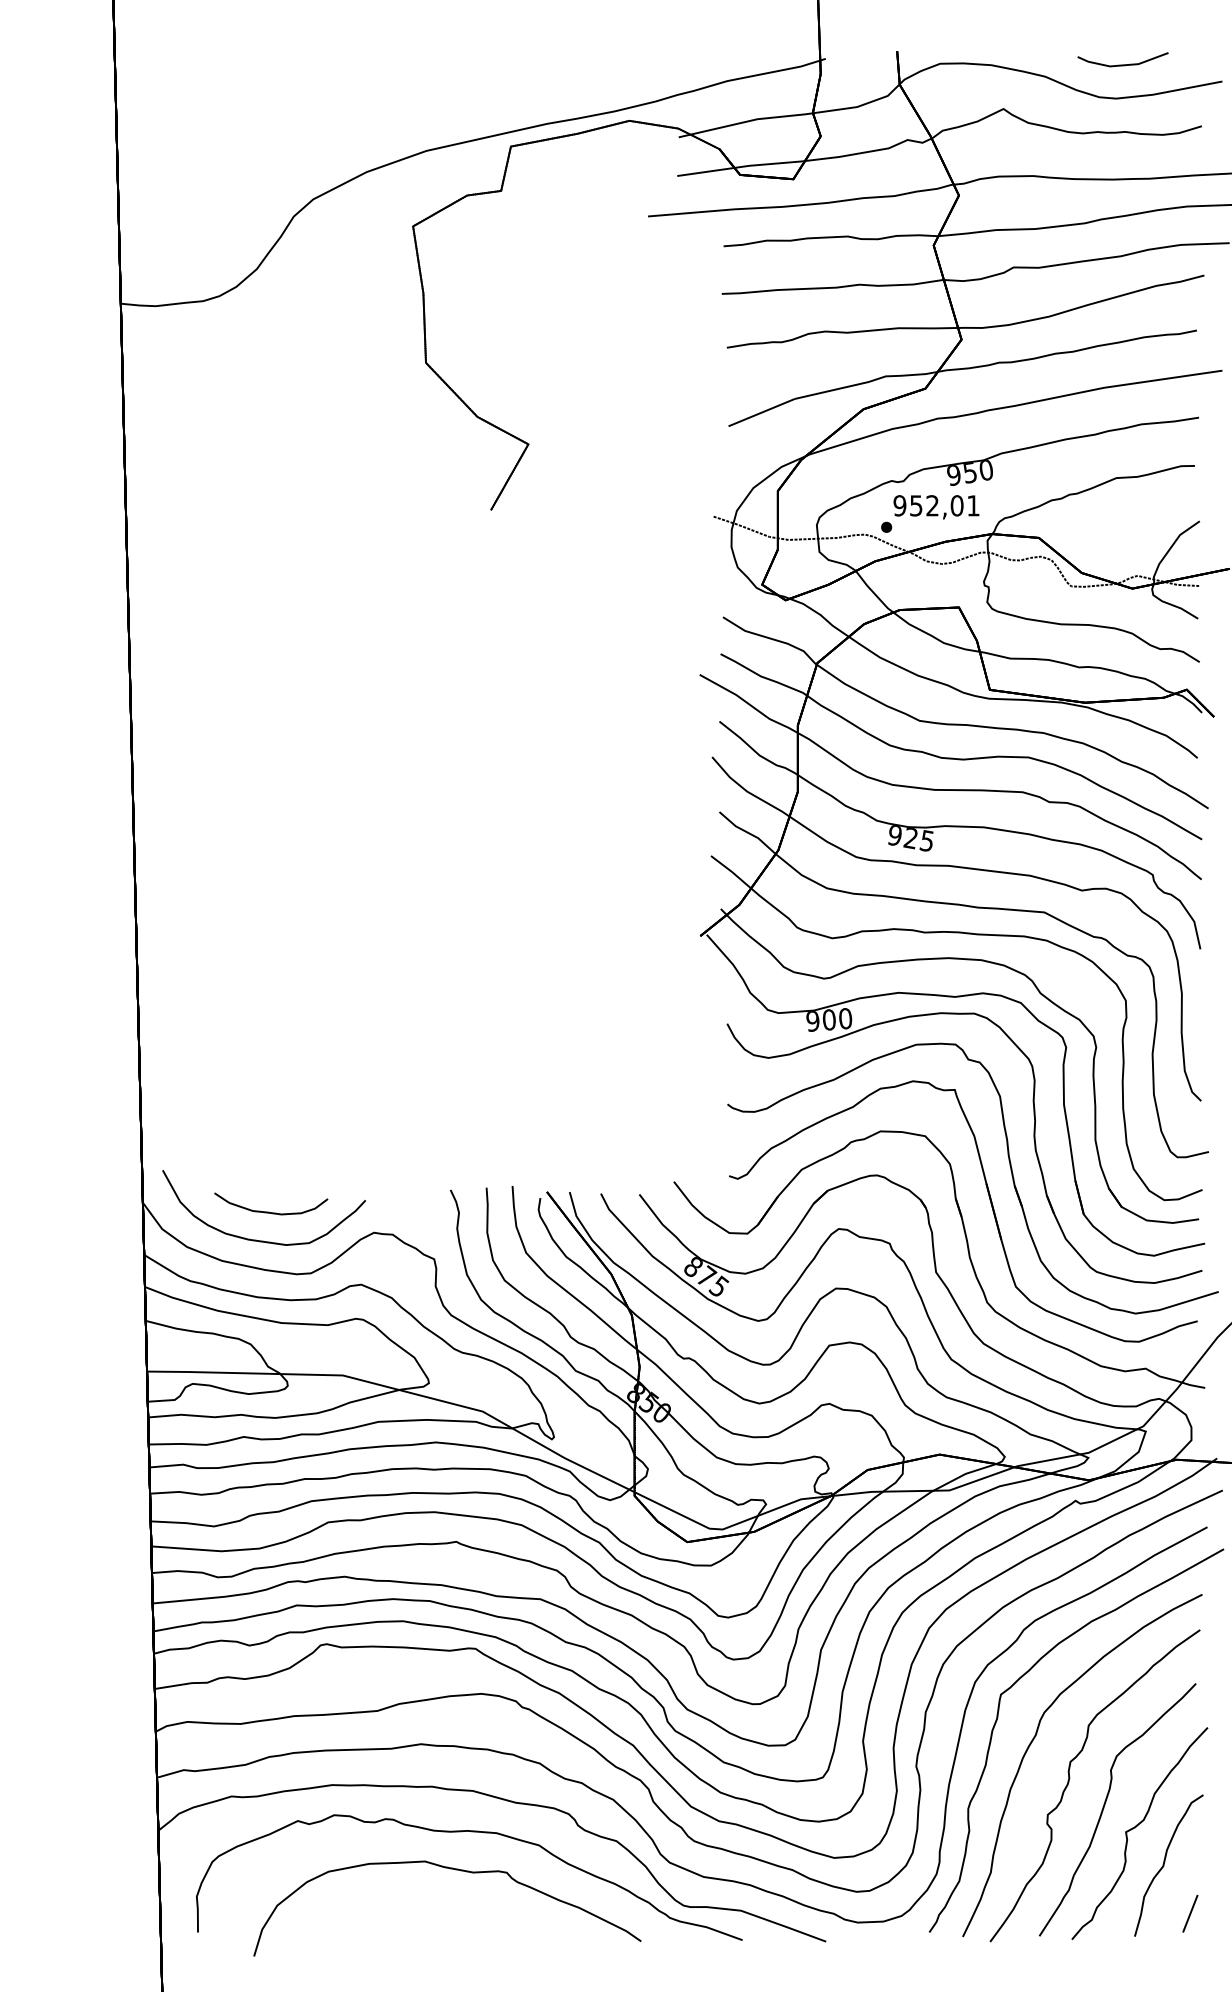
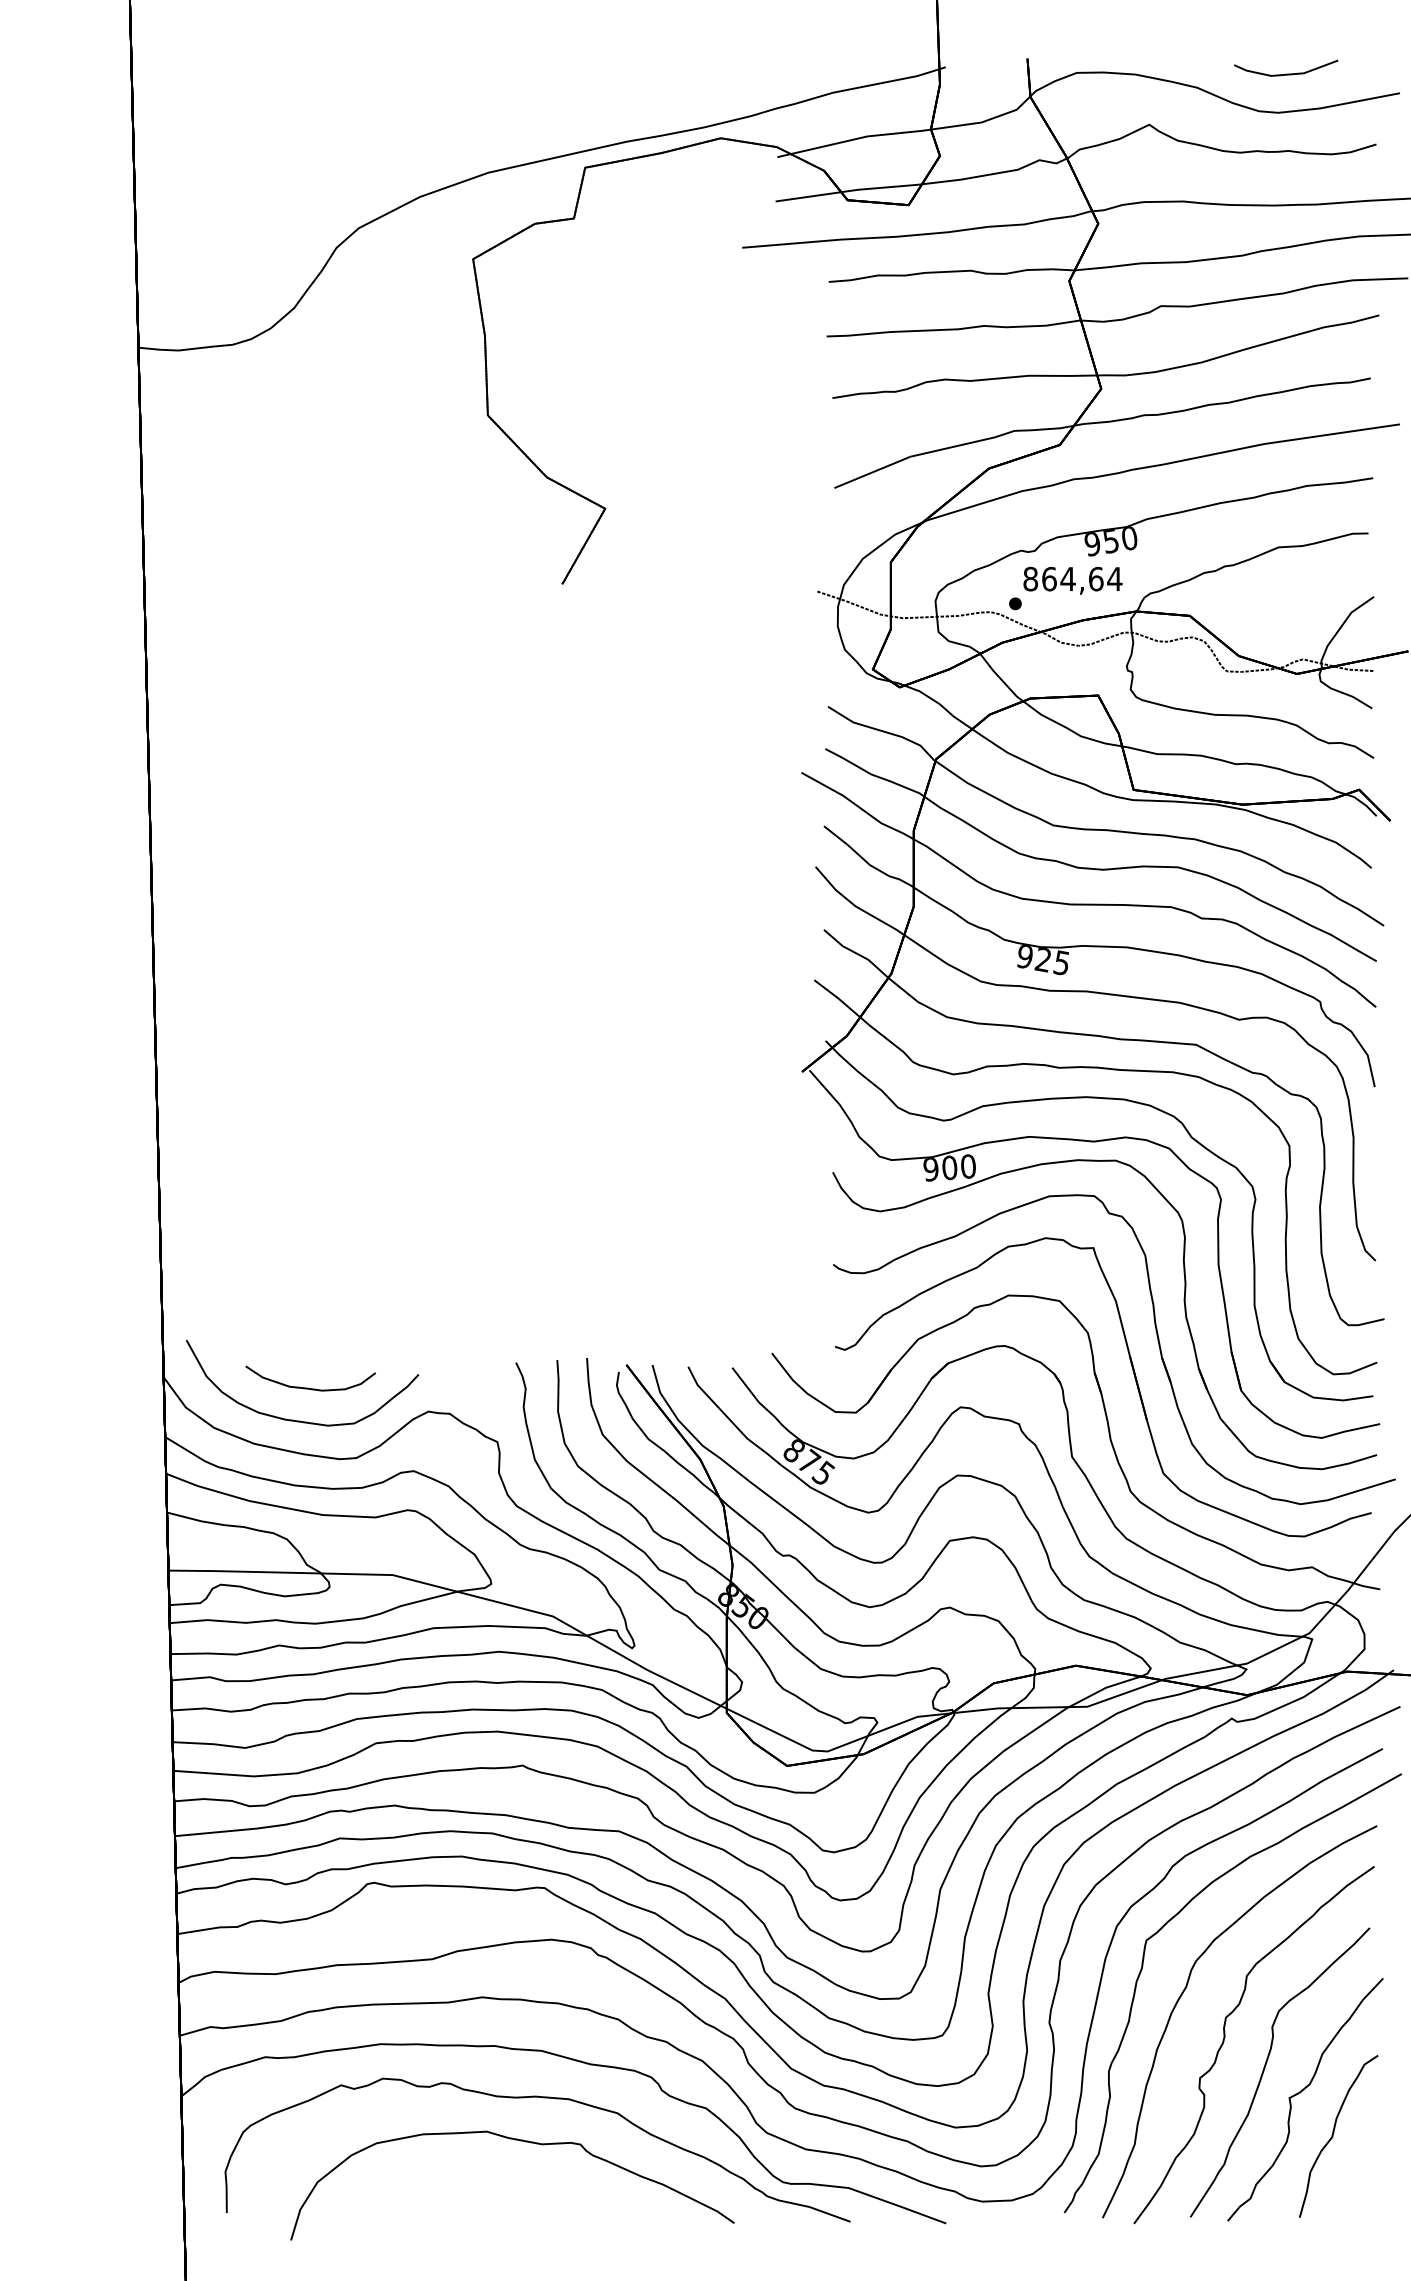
text: (936, 505) -> (1072, 578), 952,01 -> 864,64
line: (1190, 1913) -> (1363, 2191), removed

